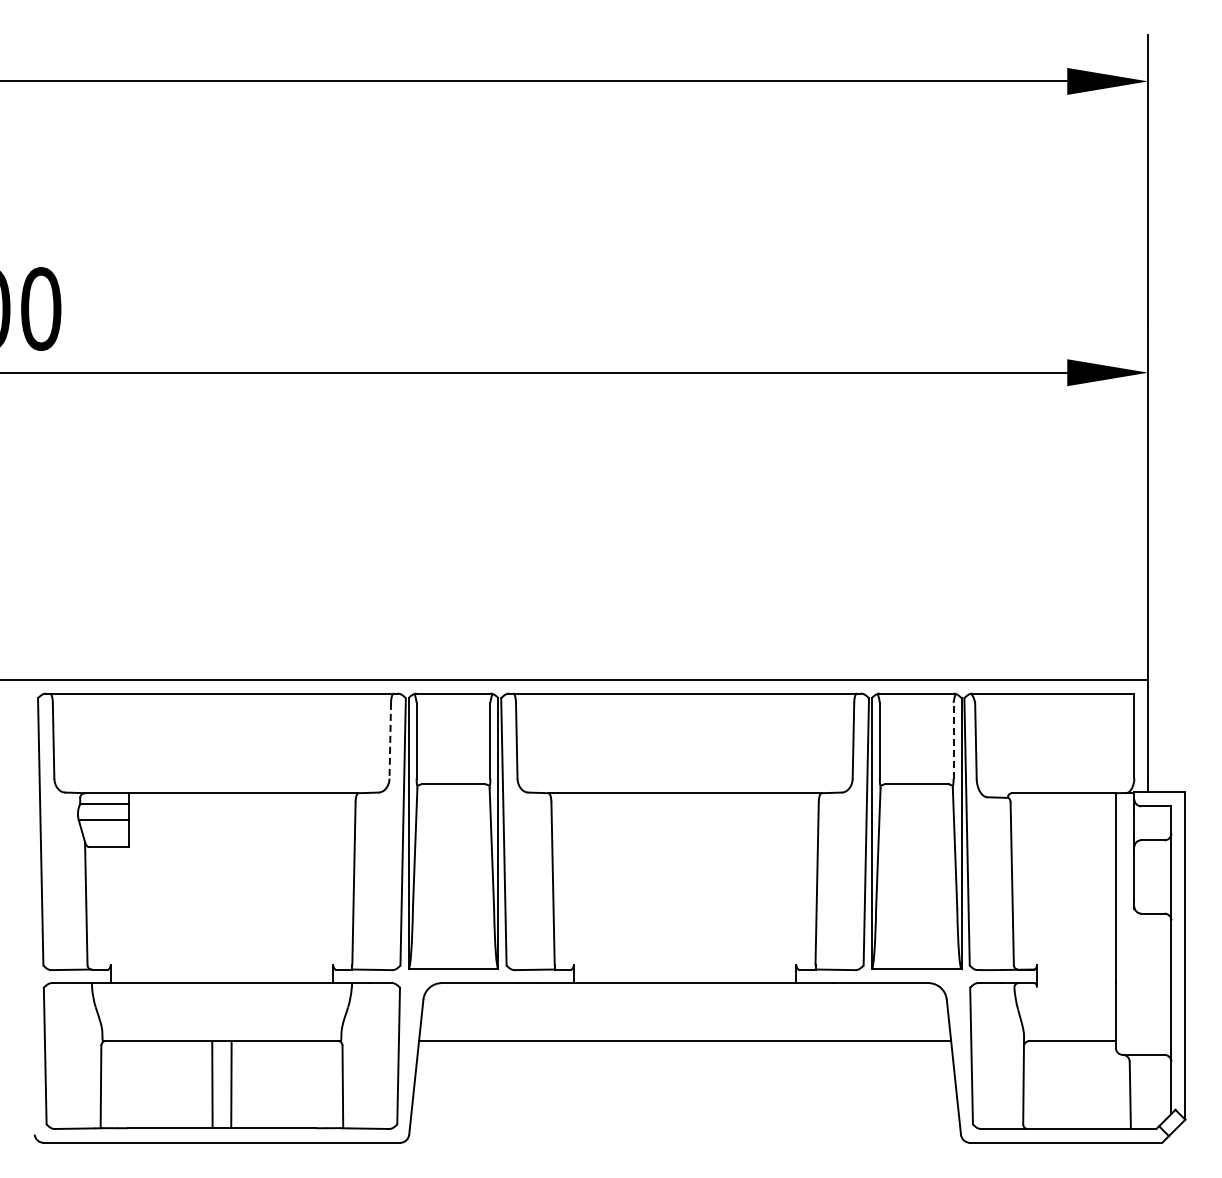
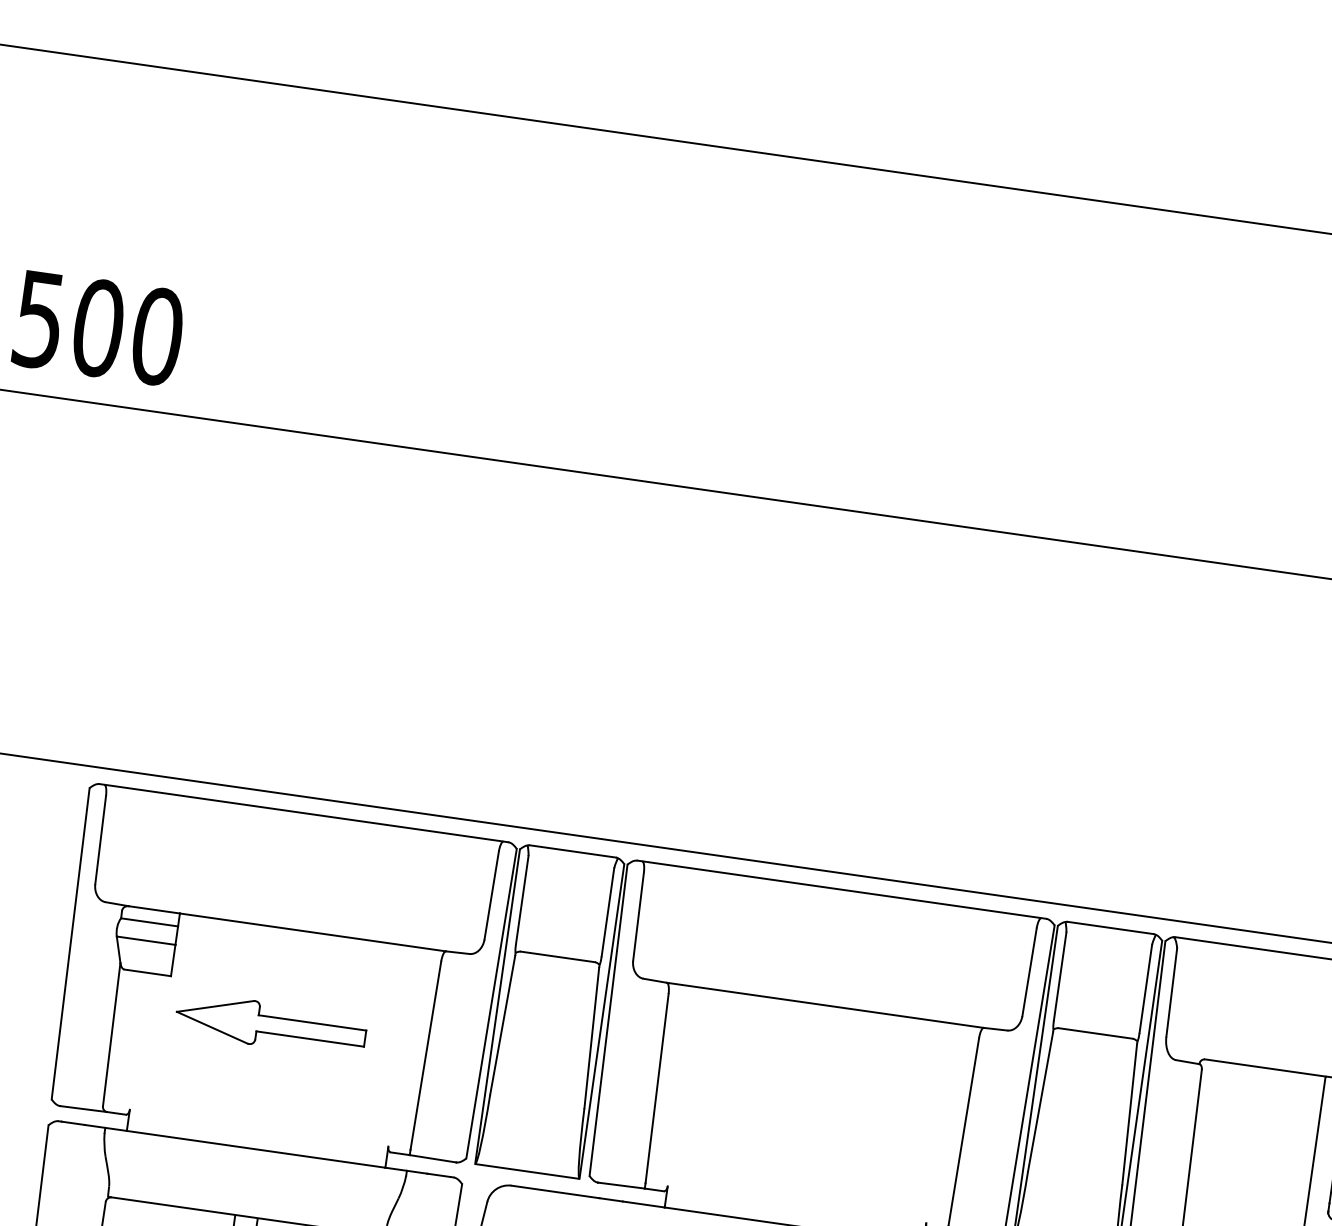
line: (390, 740) -> (491, 895), dashed -> solid
line: (953, 740) -> (1145, 988), dashed -> solid
part: (219, 876) -> (270, 1025), added

